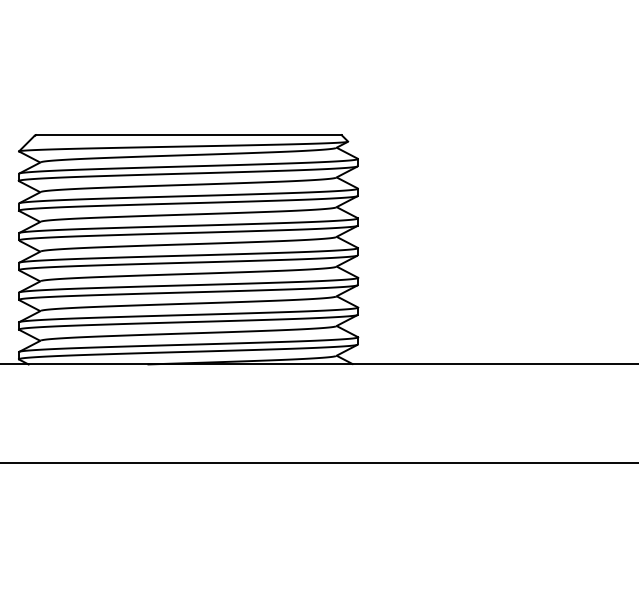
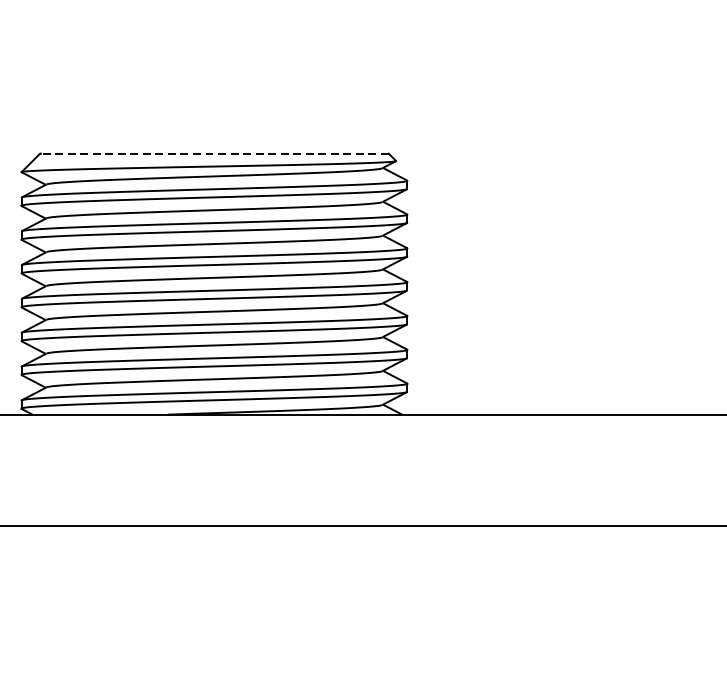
line: (188, 135) -> (214, 154), solid -> dashed

